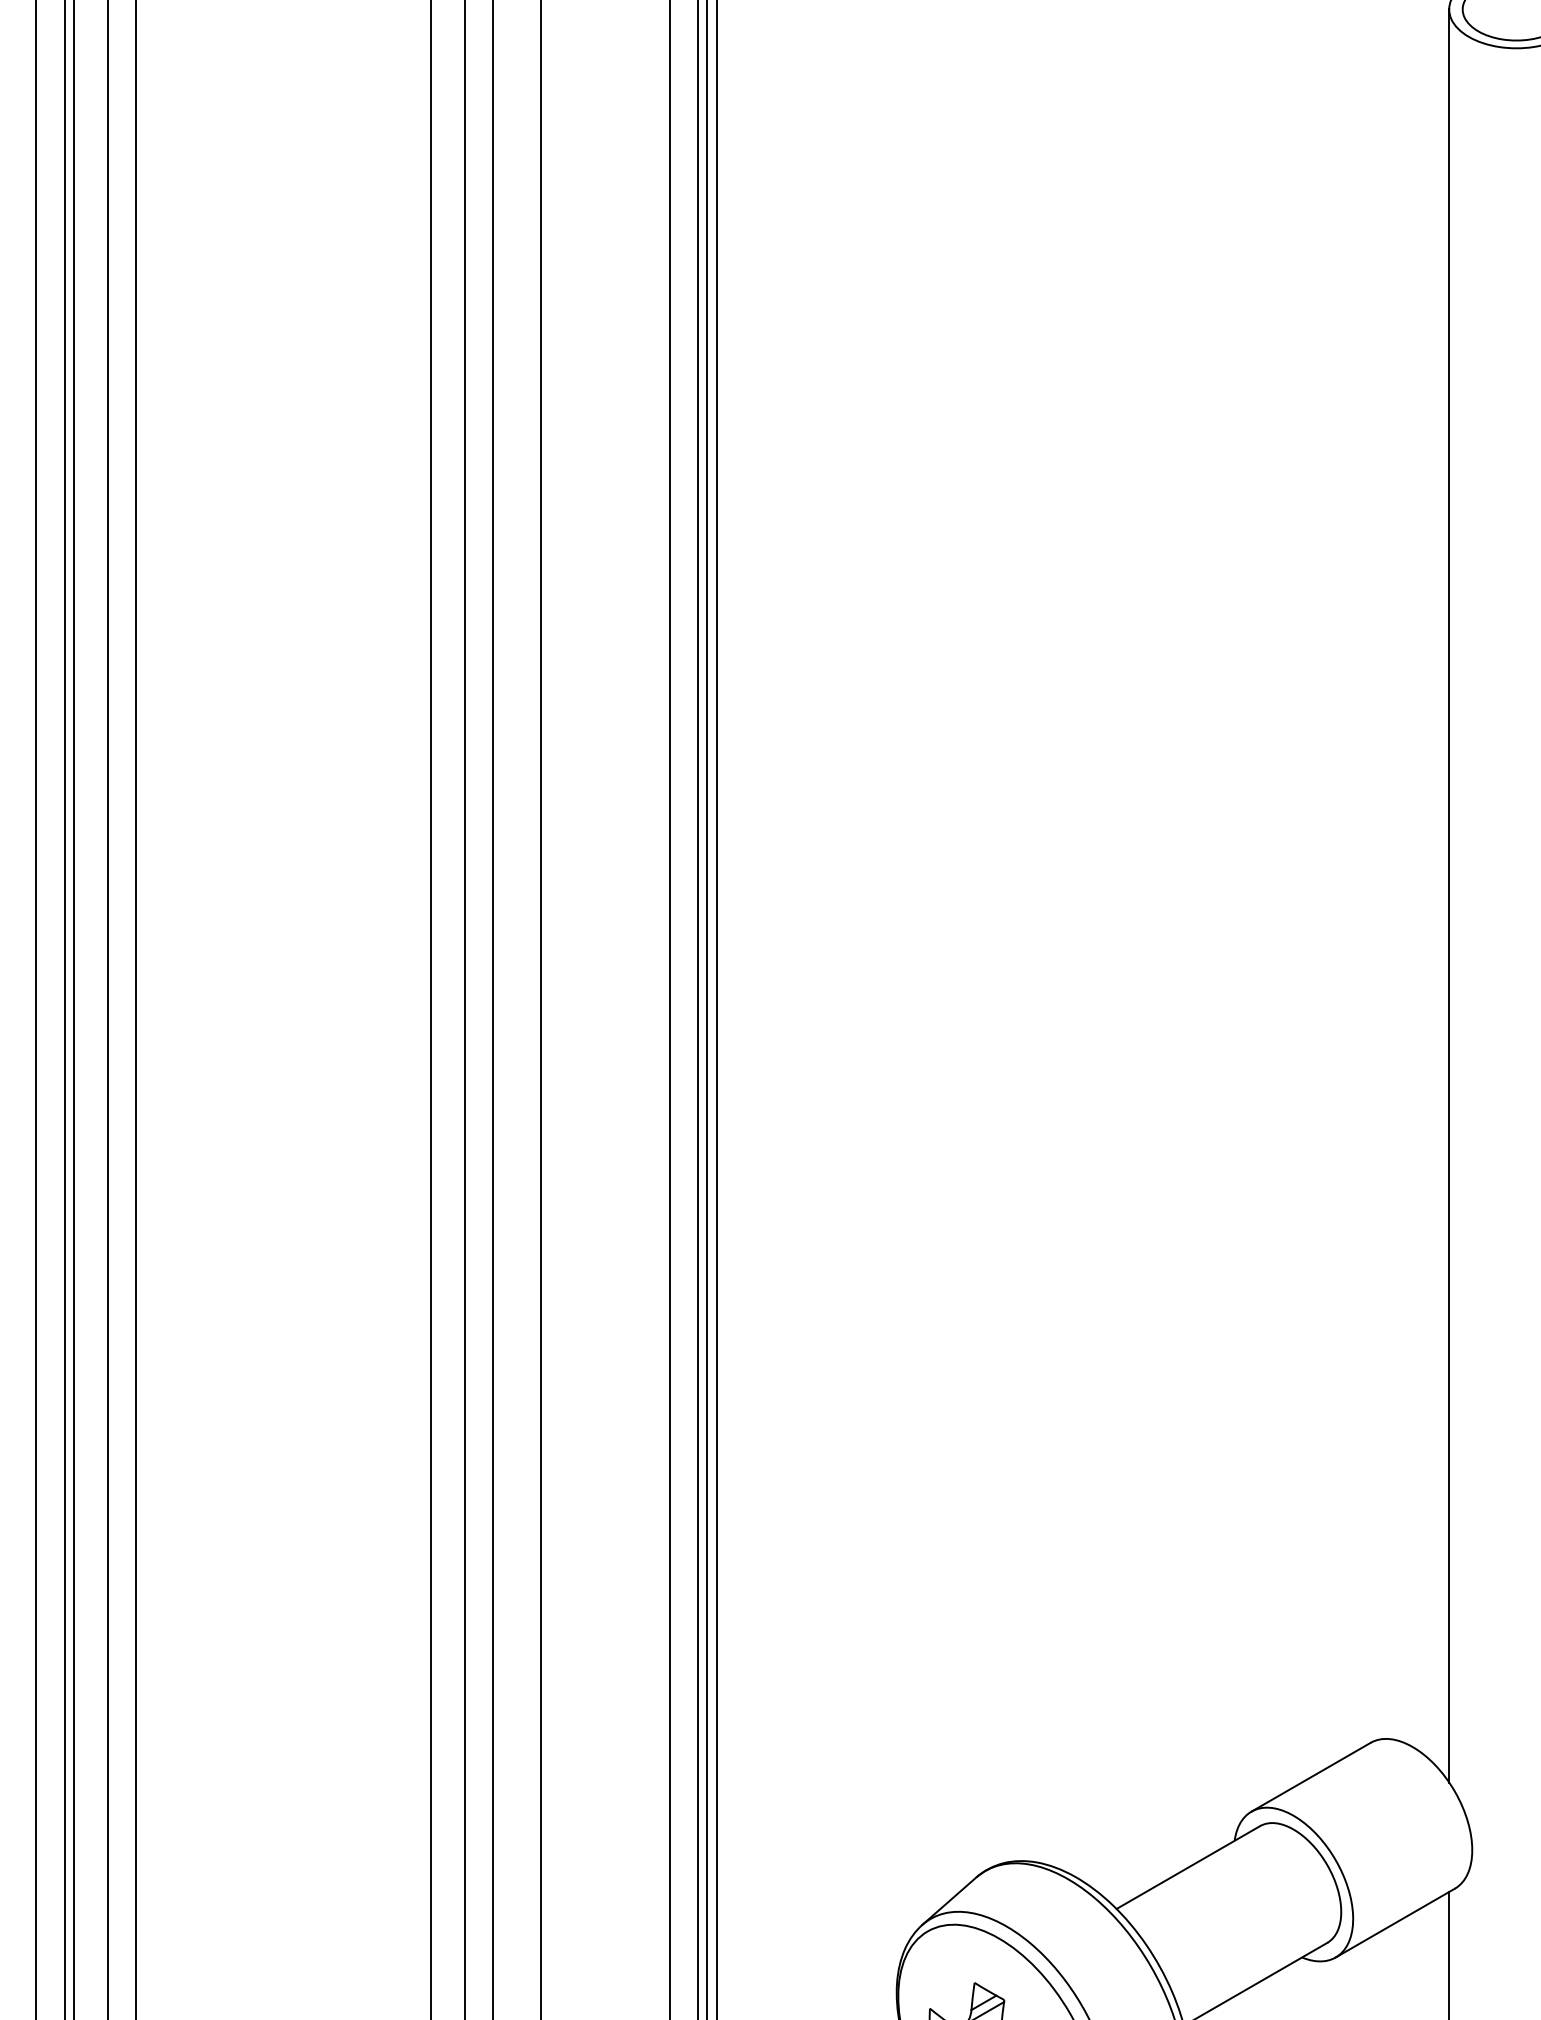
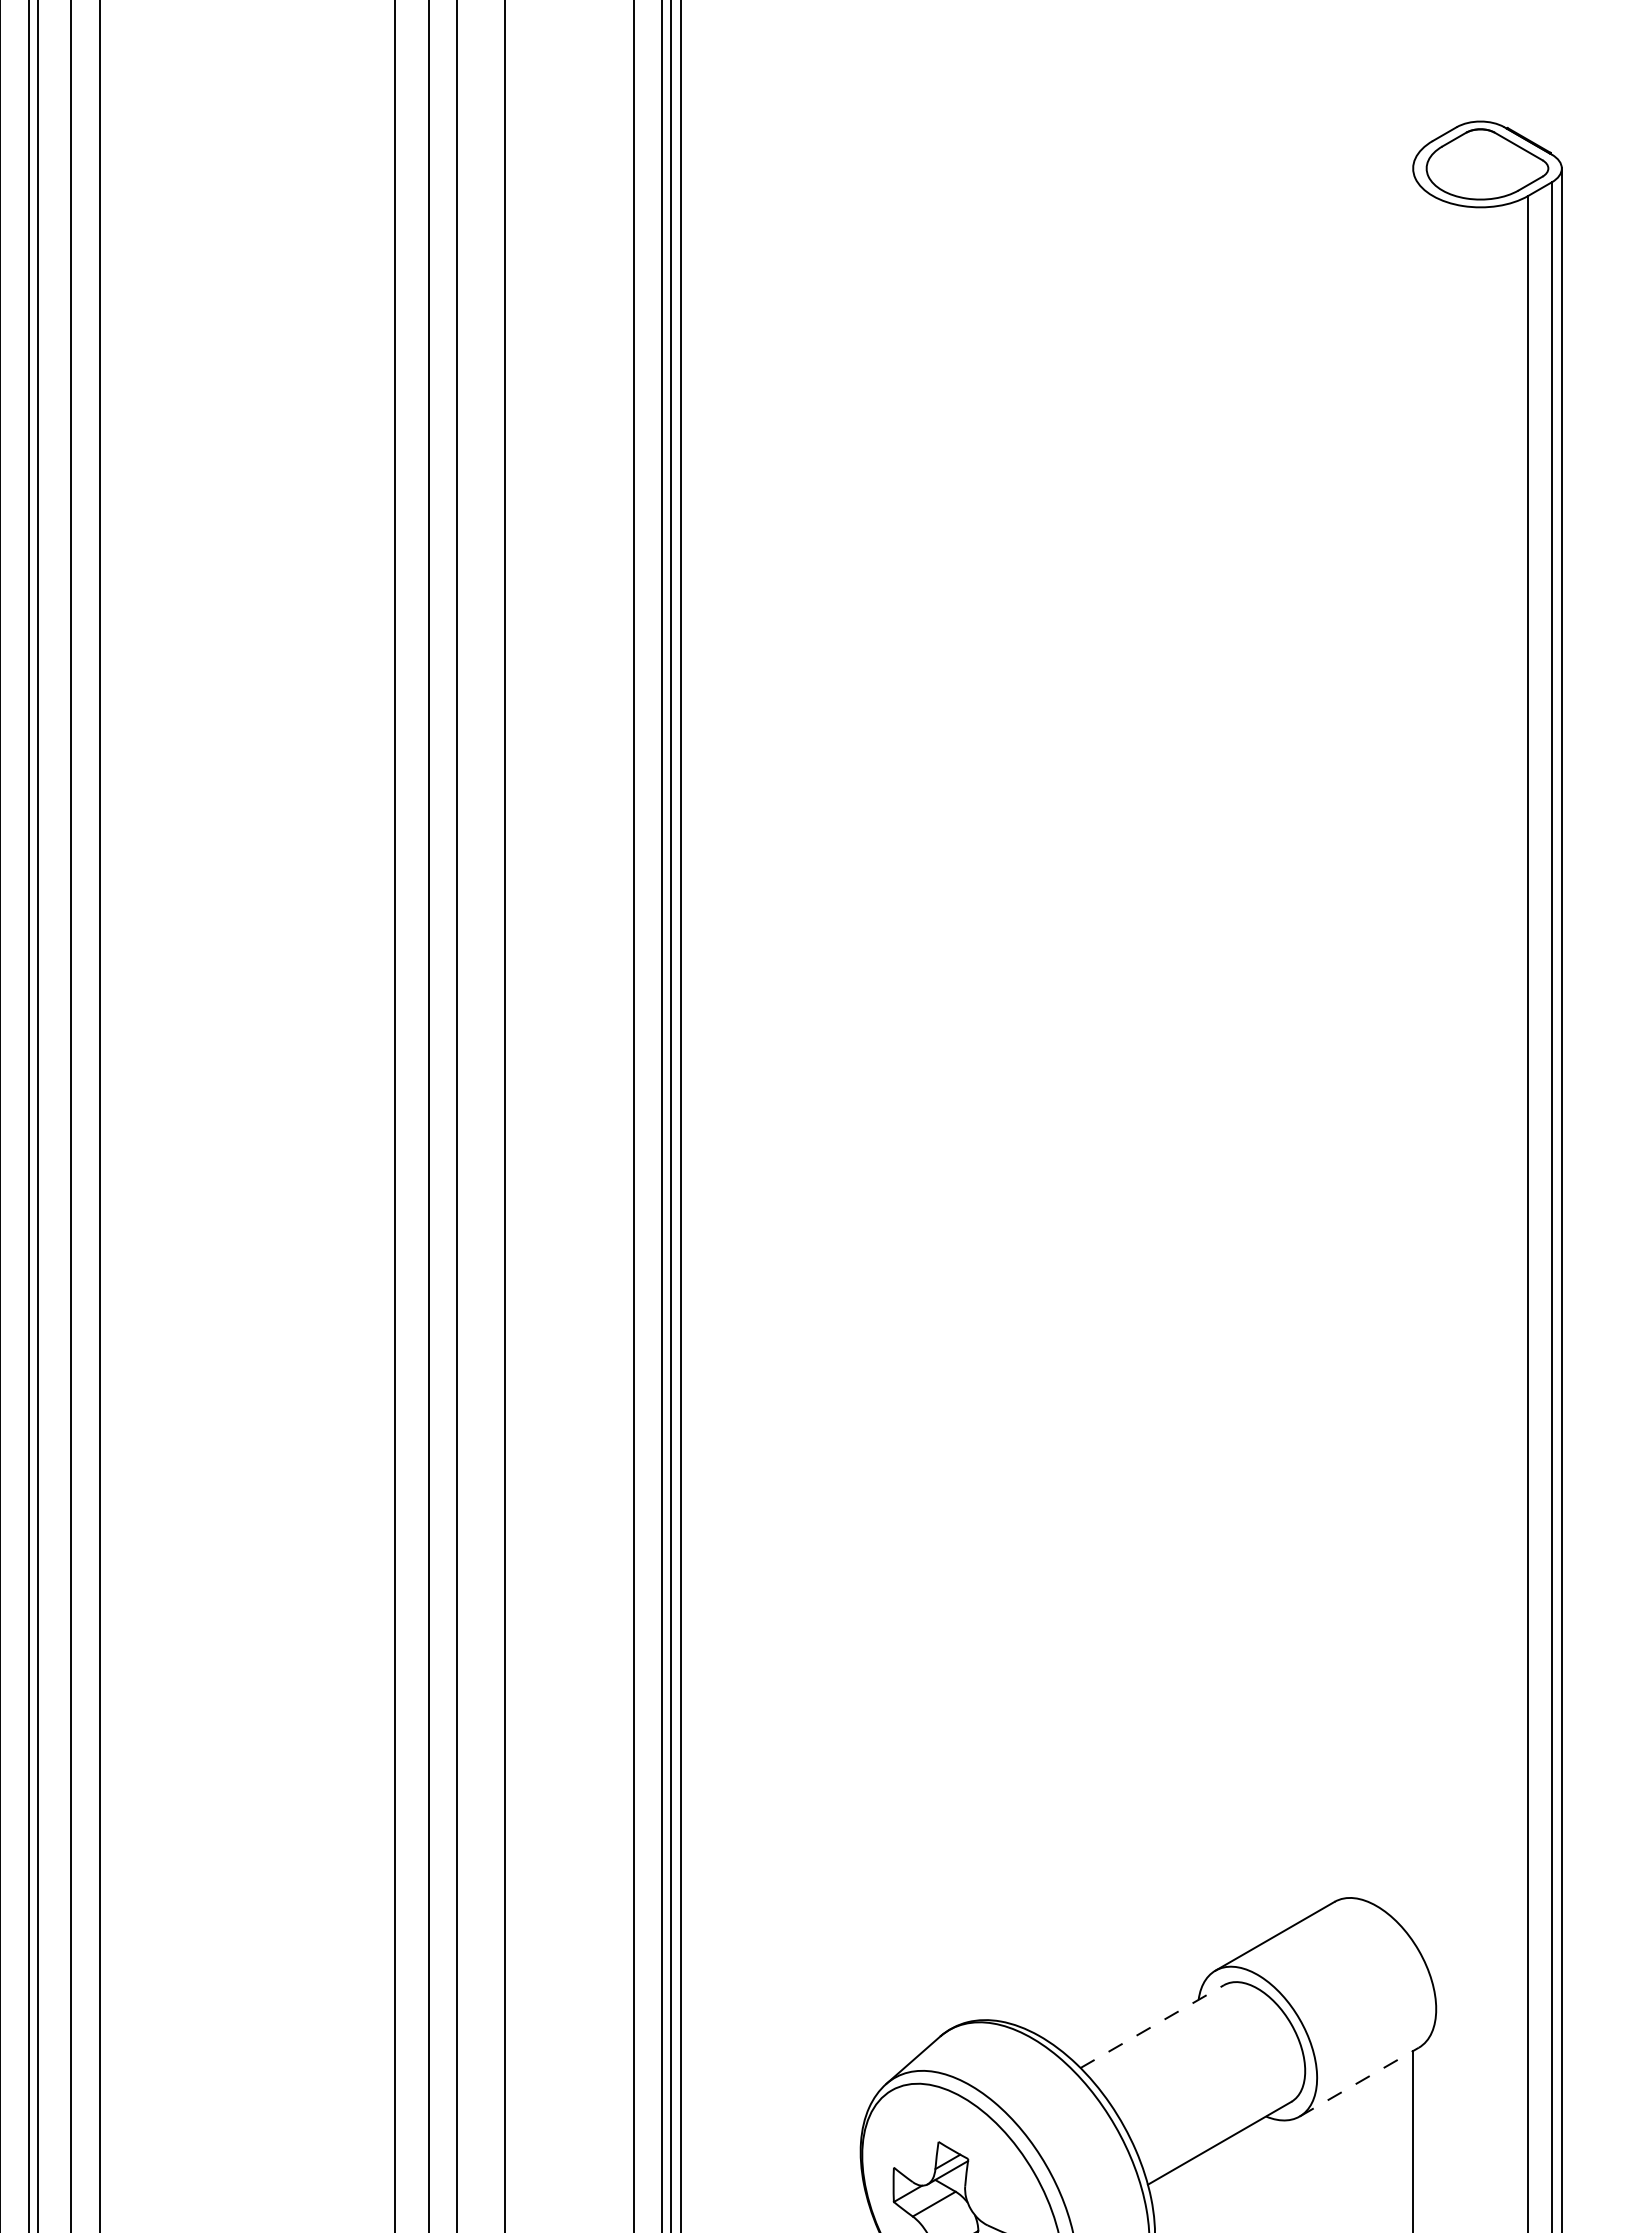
line: (1449, 895) -> (1413, 1054), removed
line: (1188, 1867) -> (1152, 2026), solid -> dashed
line: (1395, 1923) -> (1359, 2082), solid -> dashed

